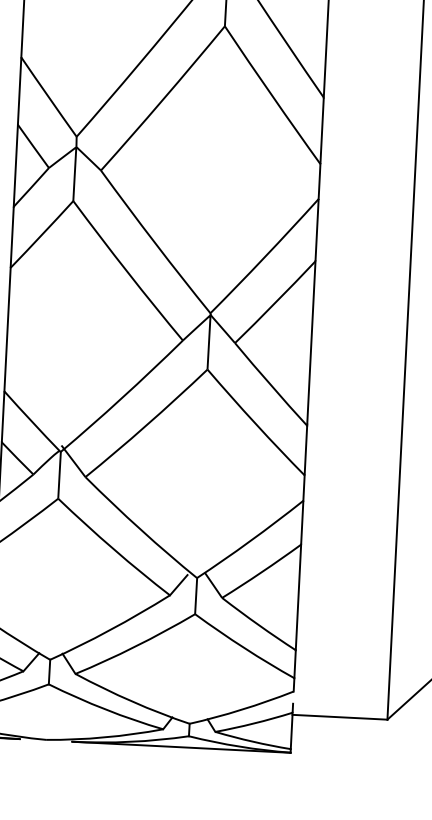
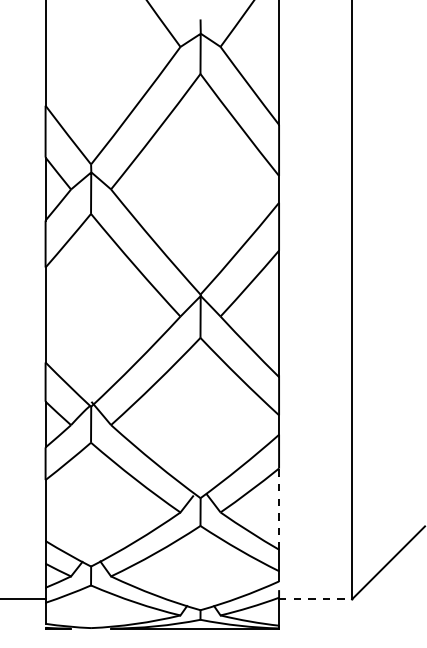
line: (298, 597) -> (279, 509), solid -> dashed
line: (341, 717) -> (316, 599), solid -> dashed

